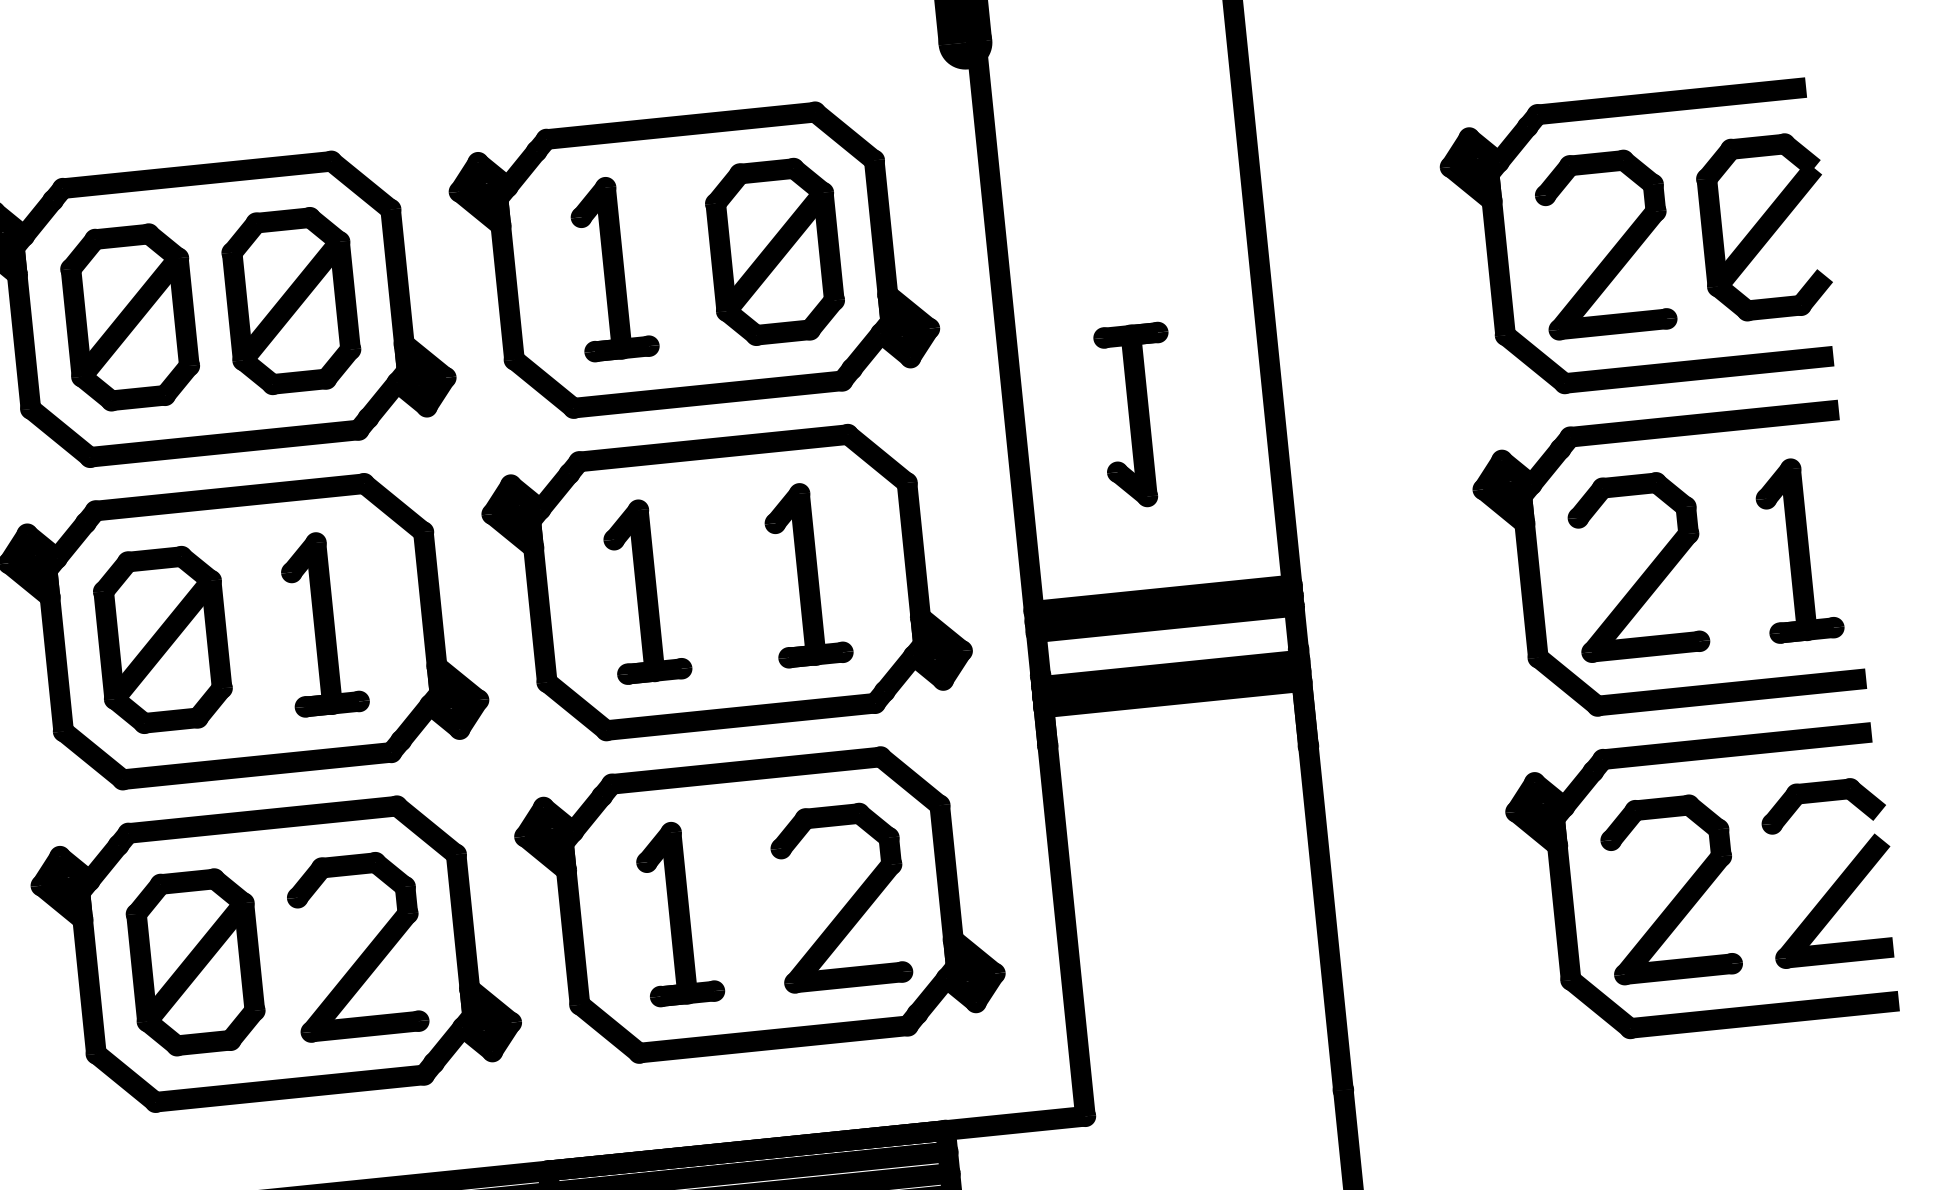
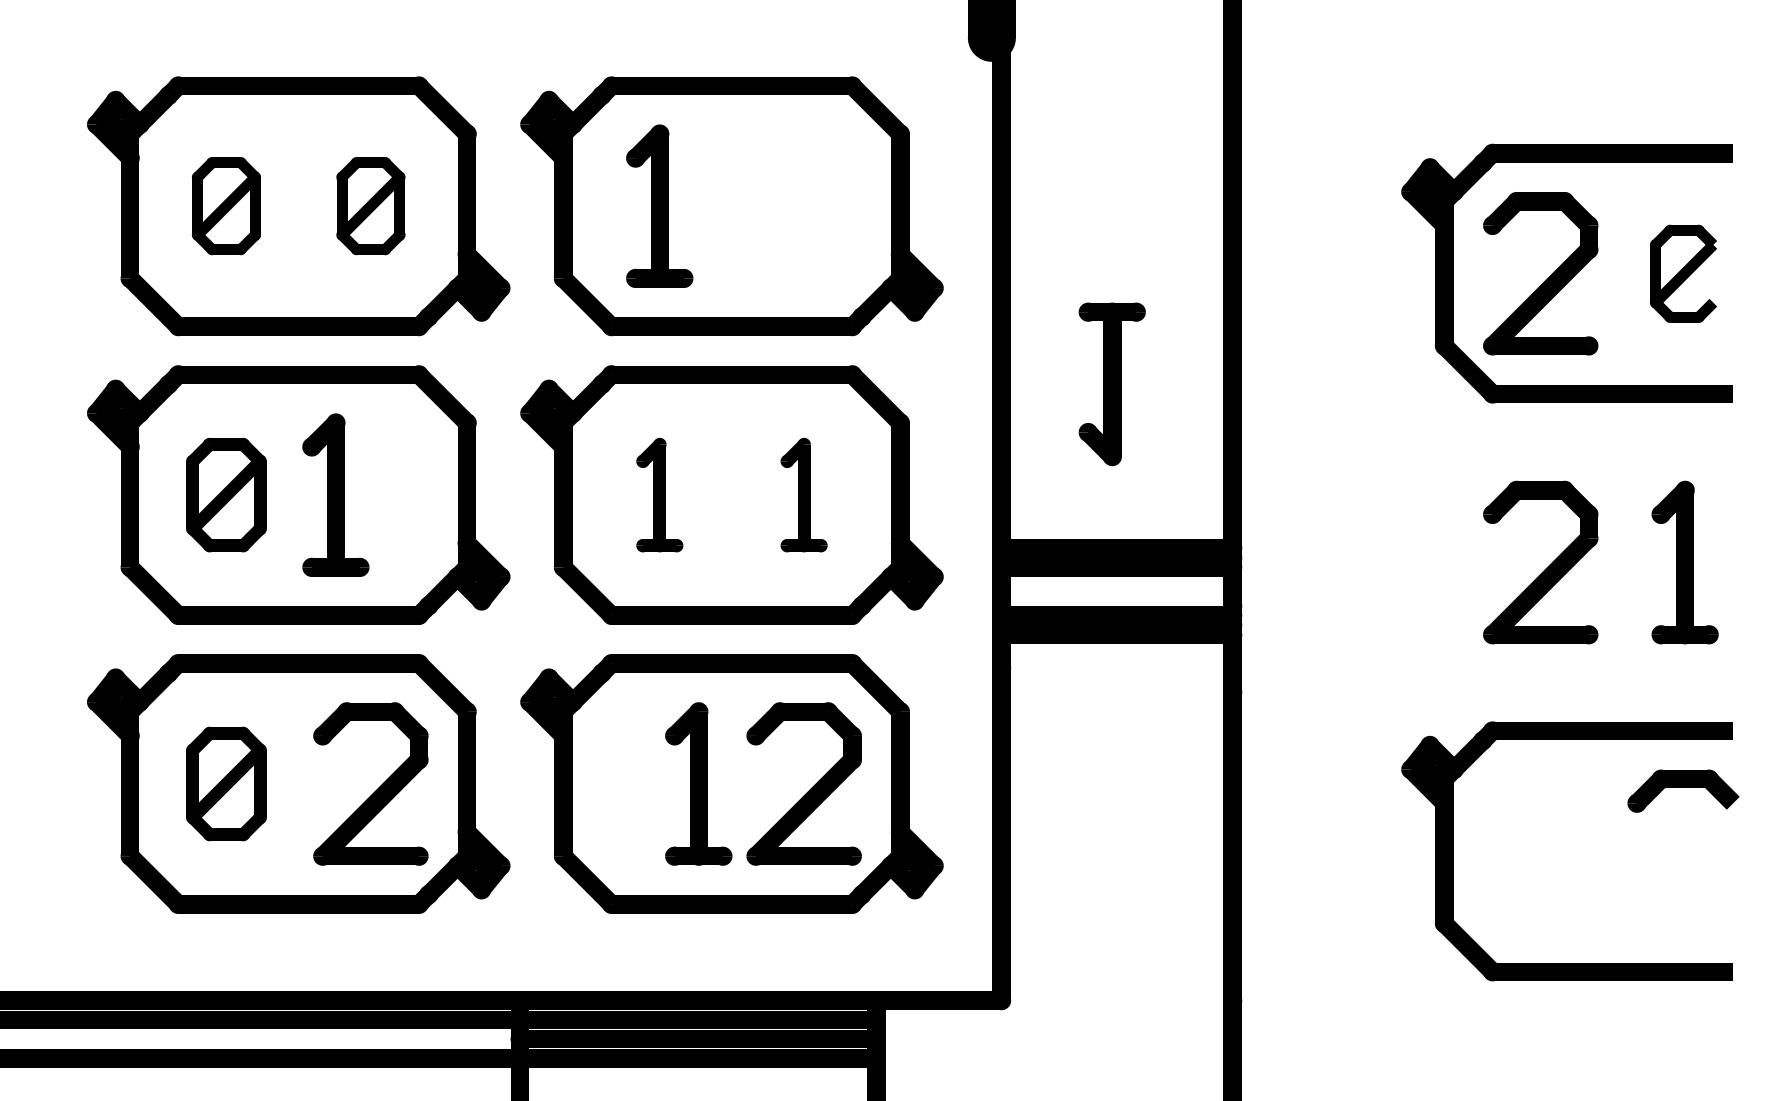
part: (1764, 227) -> (1683, 273), size x0.6
part: (774, 251) -> (803, 205), removed
part: (290, 300) -> (370, 205), size x0.6
part: (130, 316) -> (226, 205), size x0.6
part: (1653, 438) -> (1566, 450), removed
part: (806, 573) -> (803, 494), size x0.7
part: (646, 590) -> (659, 494), size x0.7
part: (323, 622) -> (335, 494), moved
part: (162, 639) -> (226, 494), size x0.7
part: (1677, 893) -> (1546, 856), removed
part: (1832, 901) -> (1683, 877), removed
part: (678, 912) -> (698, 783), moved
part: (195, 961) -> (226, 783), size x0.7

